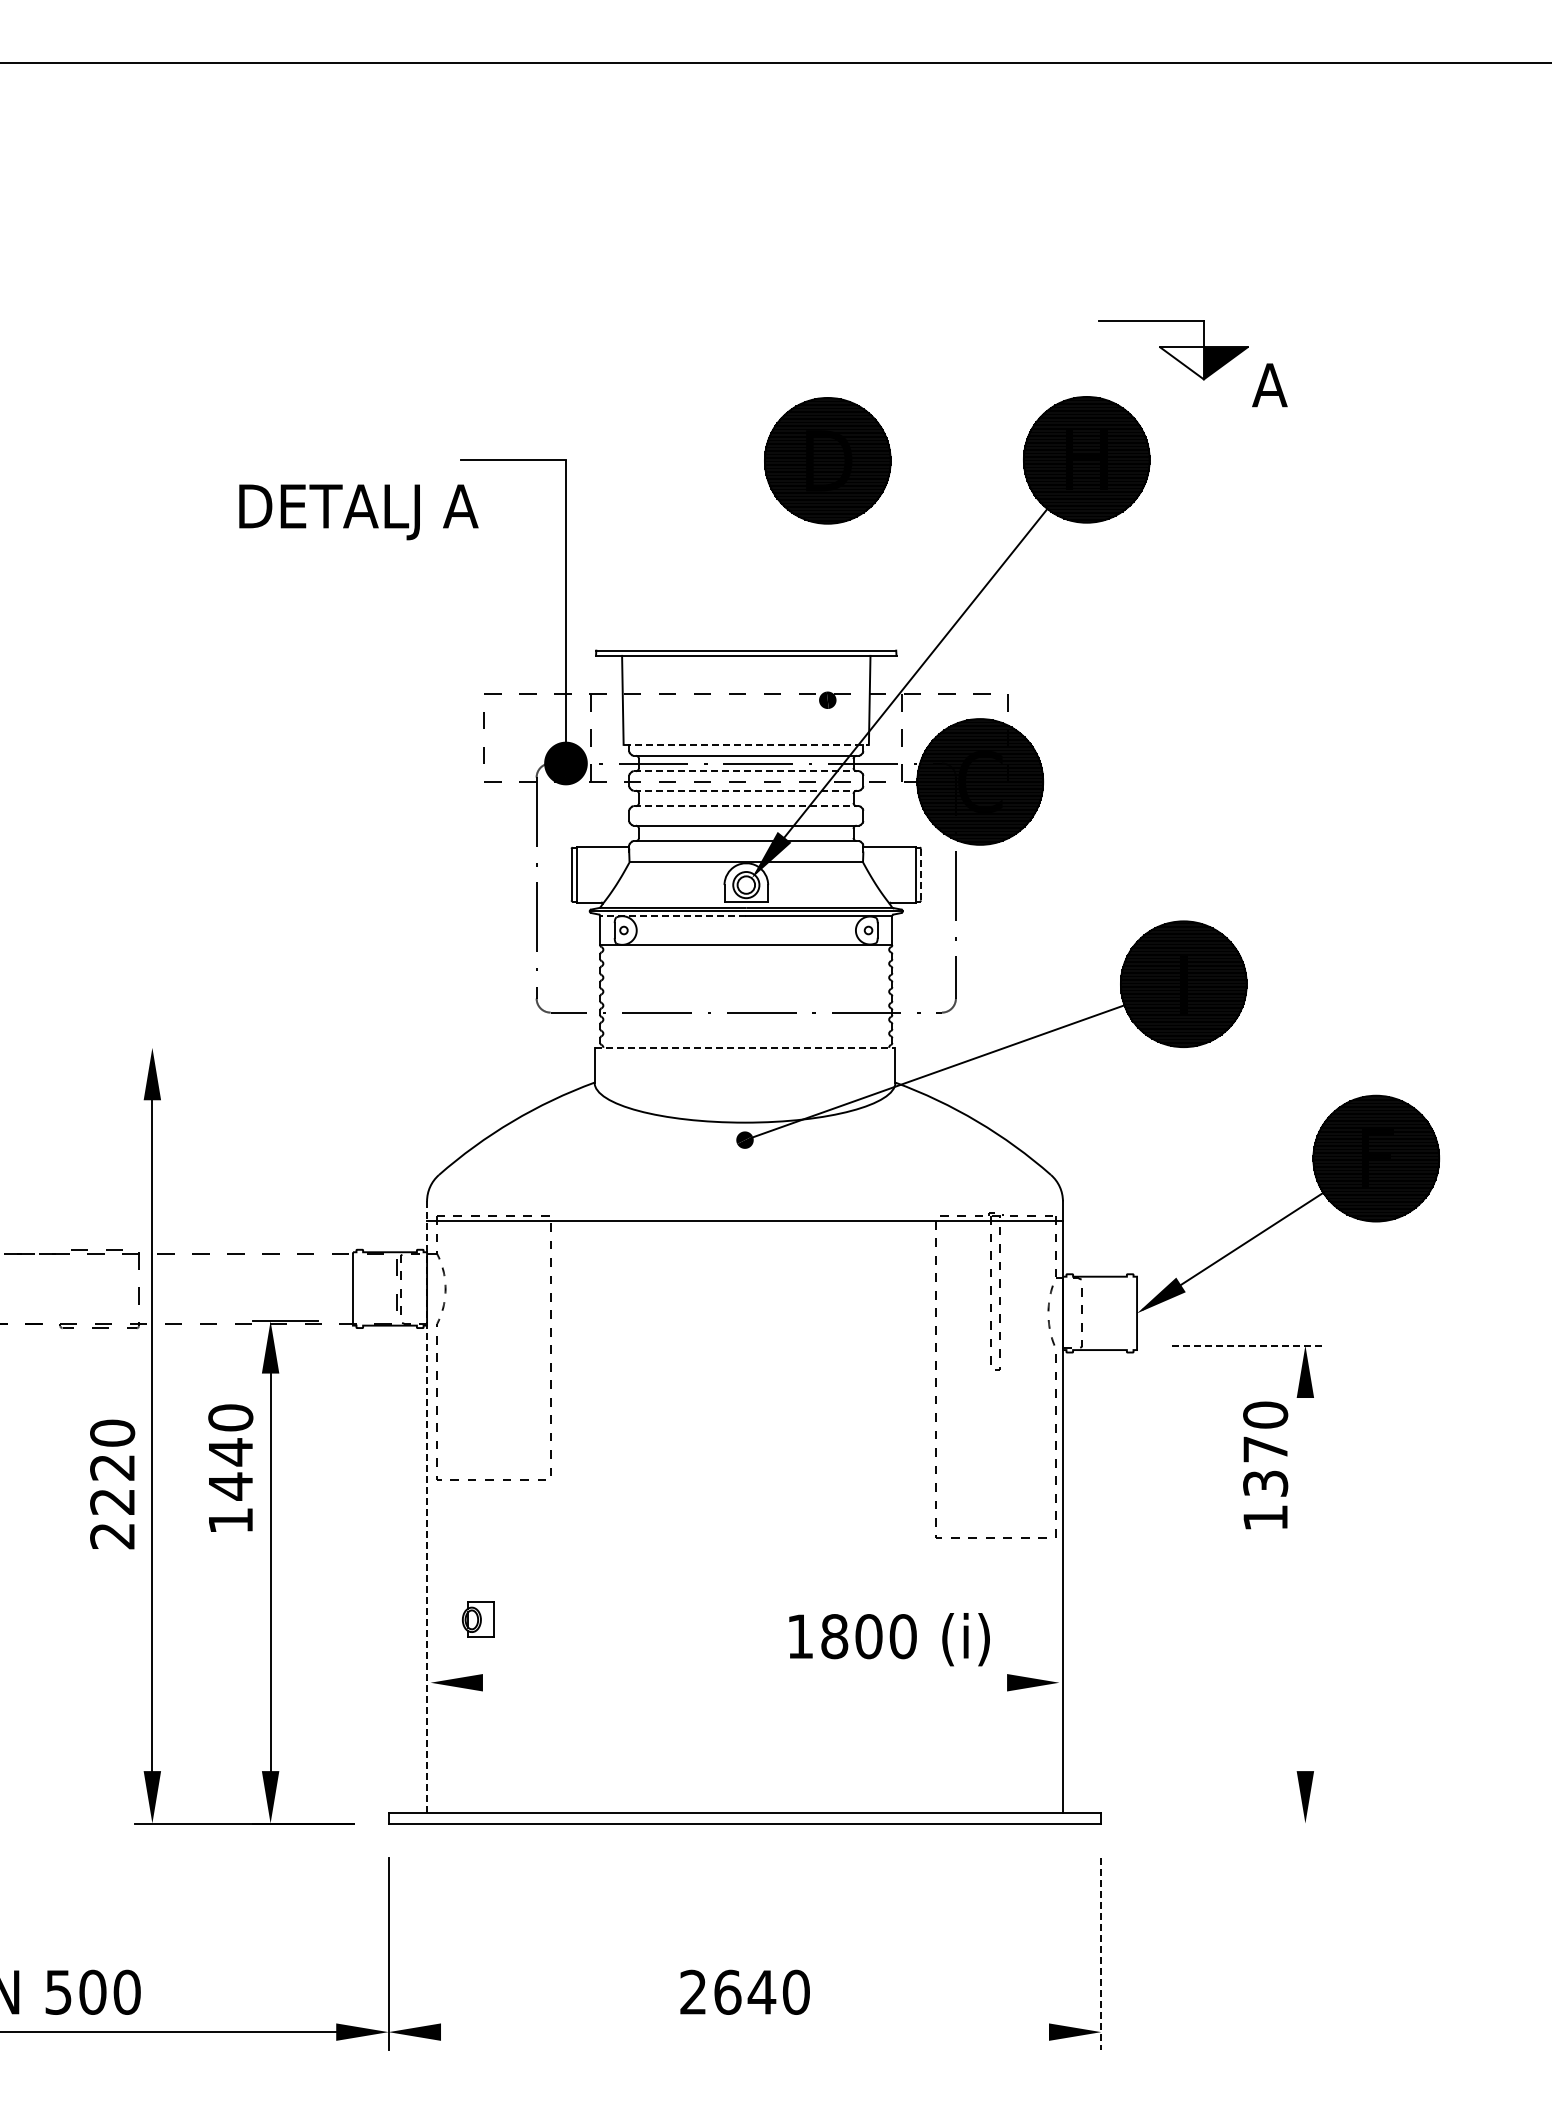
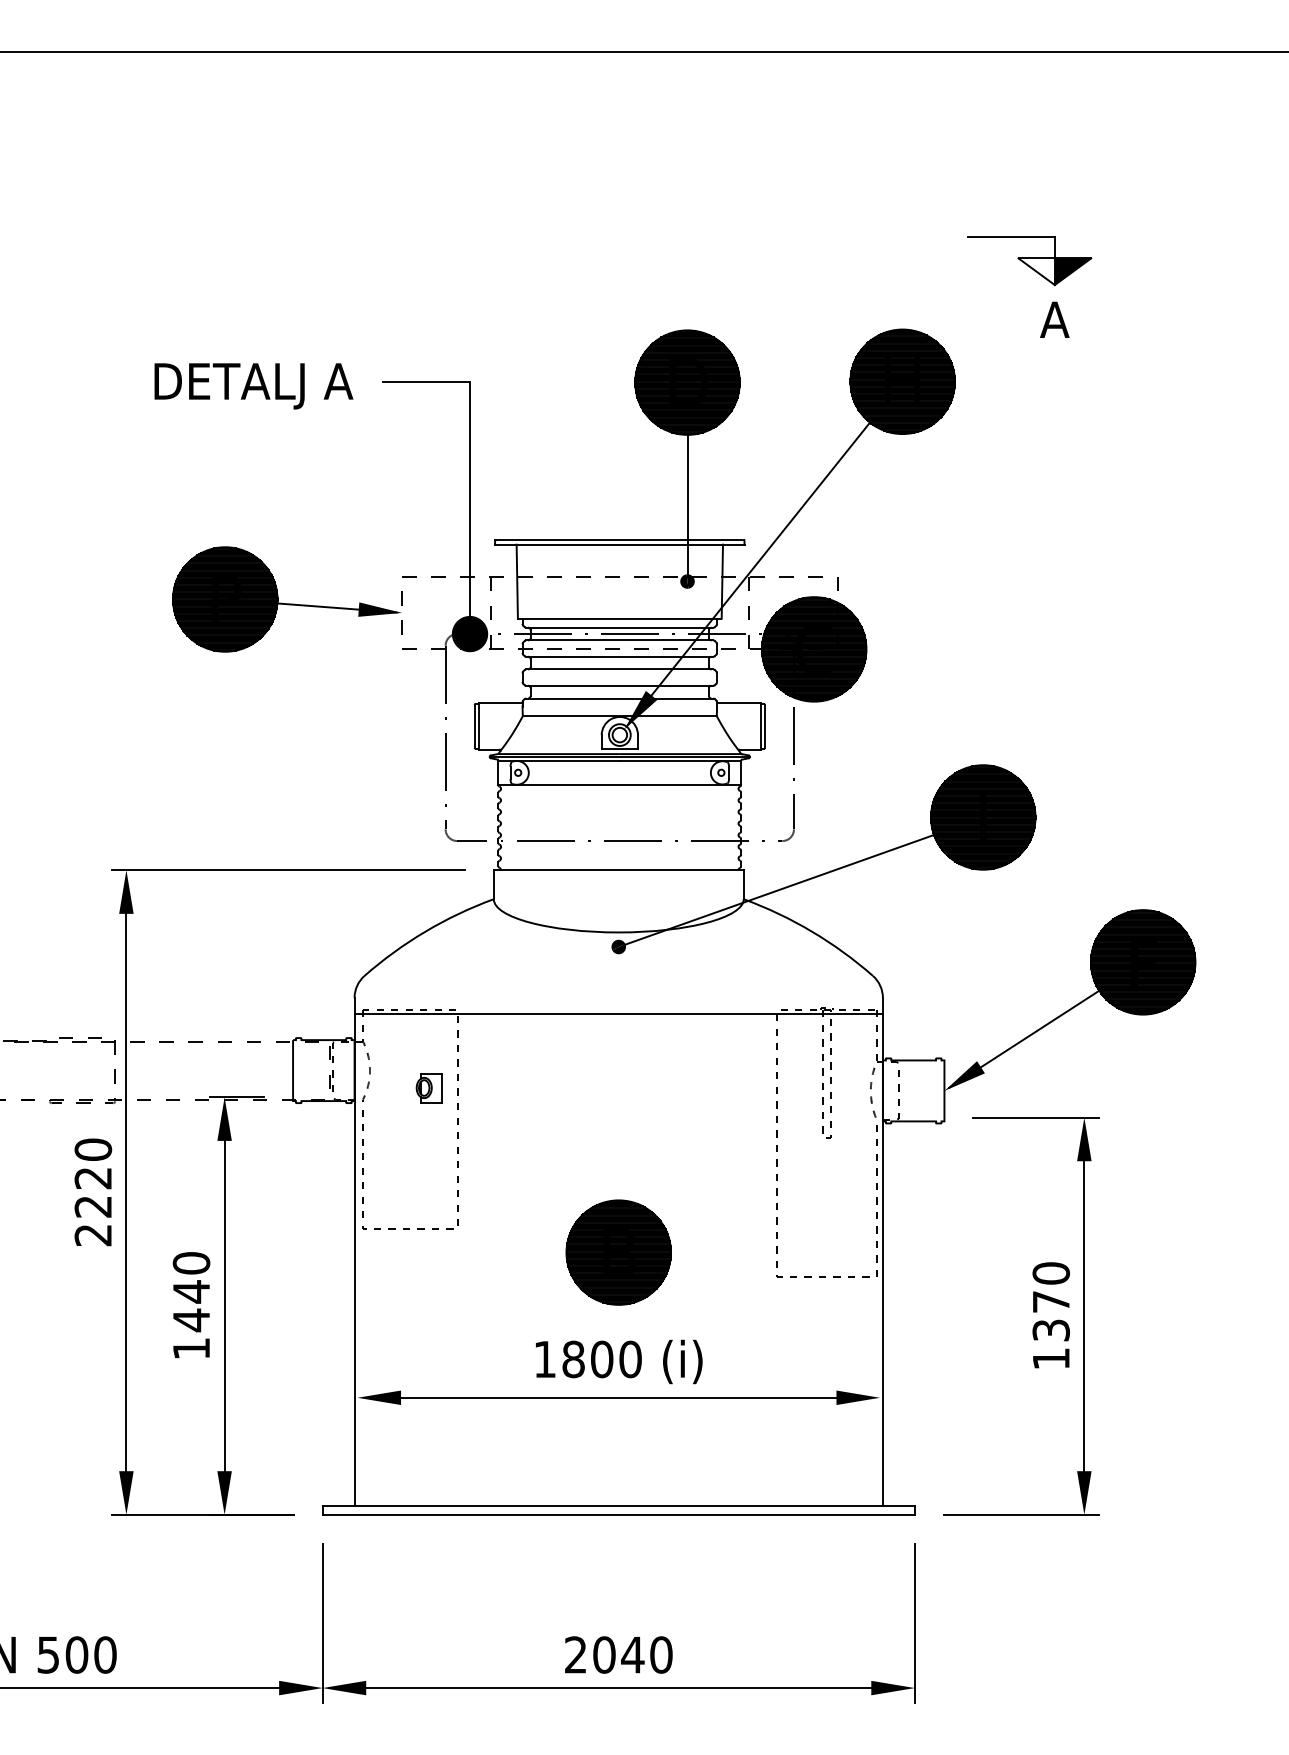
part: (1173, 350) -> (1029, 261), moved
text: (358, 512) -> (253, 386), moved
line: (827, 608) -> (687, 505), added
part: (345, 721) -> (286, 599), added
line: (746, 744) -> (619, 618), dashed -> solid
line: (746, 771) -> (619, 640), dashed -> solid
line: (746, 790) -> (619, 656), dashed -> solid
line: (746, 806) -> (619, 669), dashed -> solid
line: (920, 874) -> (764, 726), dashed -> solid
line: (672, 915) -> (558, 760), dashed -> solid
line: (346, 1047) -> (287, 870), added
line: (745, 1047) -> (619, 870), dashed -> solid
line: (1247, 1345) -> (1036, 1117), dashed -> solid
text: (1265, 1465) -> (1051, 1315), moved
text: (230, 1467) -> (191, 1304), moved
text: (112, 1484) -> (93, 1192), moved
line: (427, 1507) -> (354, 1252), dashed -> solid
part: (744, 1507) -> (618, 1252), added
line: (1305, 1584) -> (1084, 1316), added
part: (478, 1619) -> (429, 1087), moved
text: (889, 1639) -> (619, 1361), moved
line: (744, 1682) -> (618, 1397), added
line: (1229, 1823) -> (1021, 1514), added
line: (1101, 1954) -> (914, 1623), dashed -> solid
text: (727, 1991) -> (604, 1654), 2640 -> 2040
line: (744, 2032) -> (618, 1688), added

